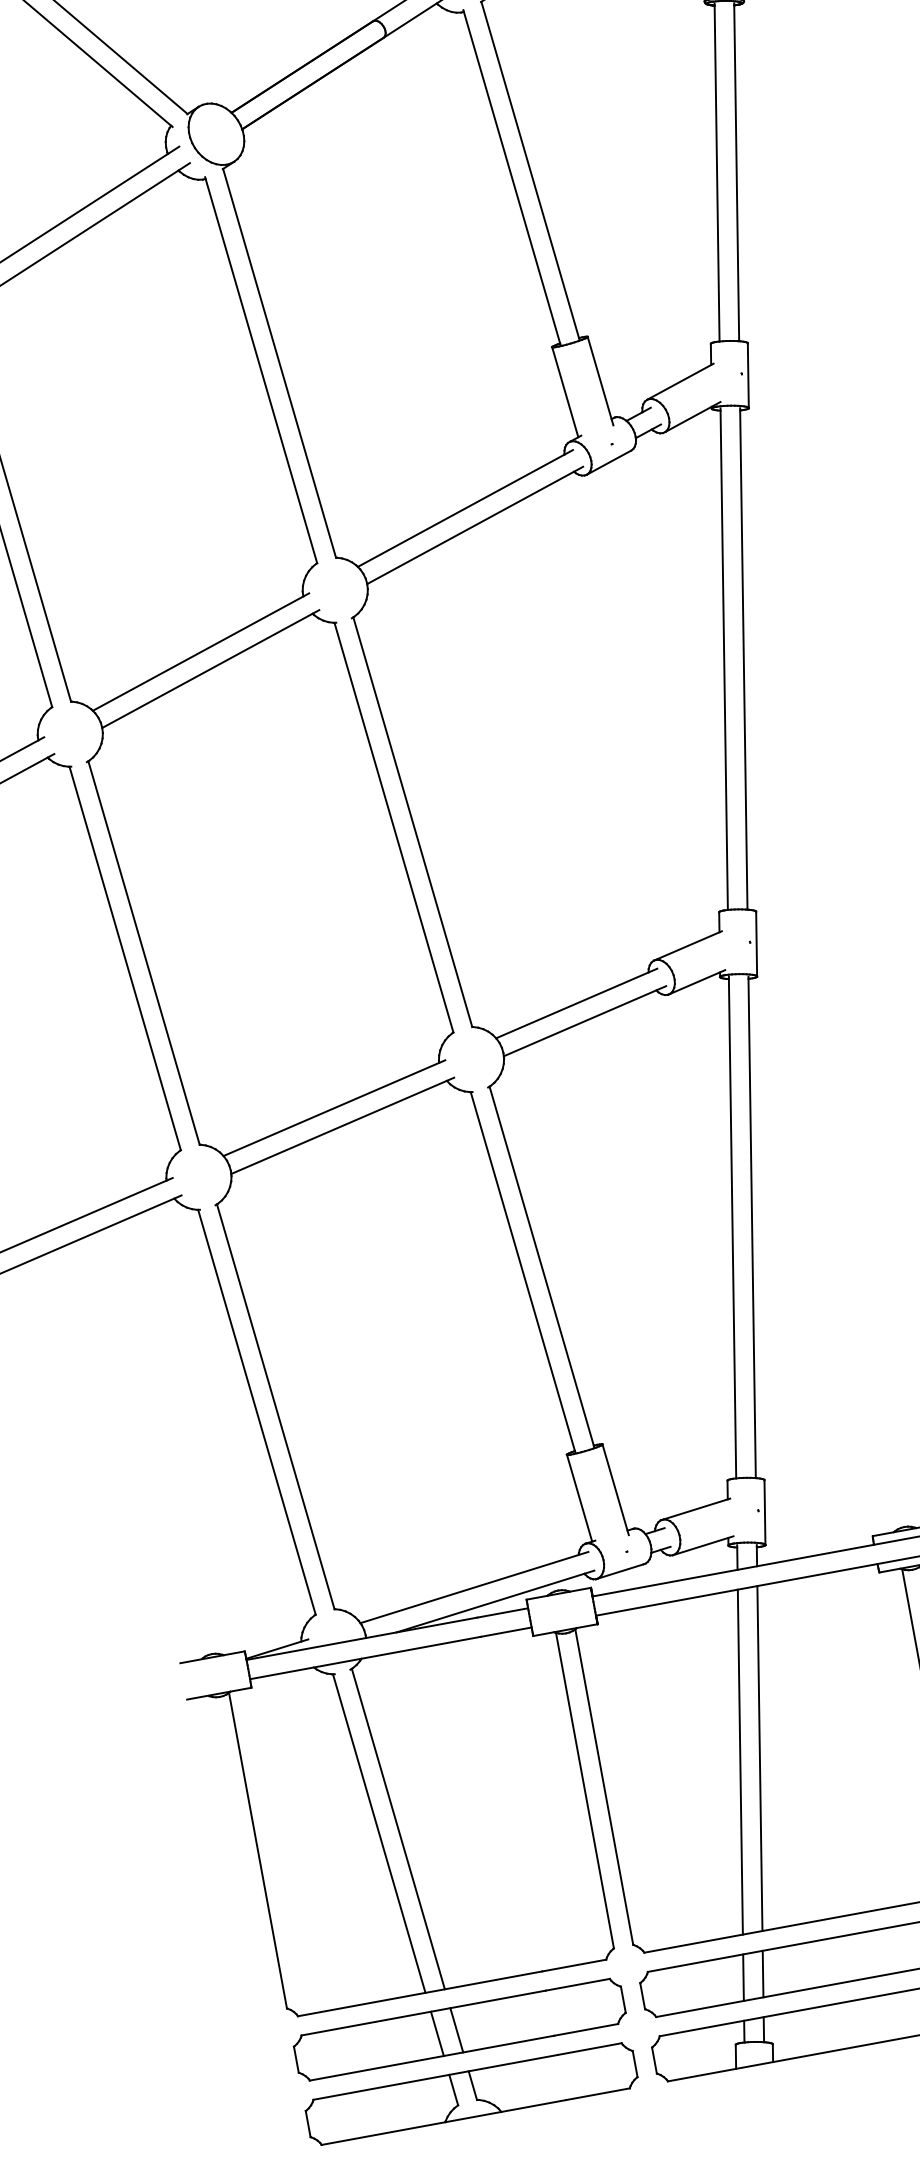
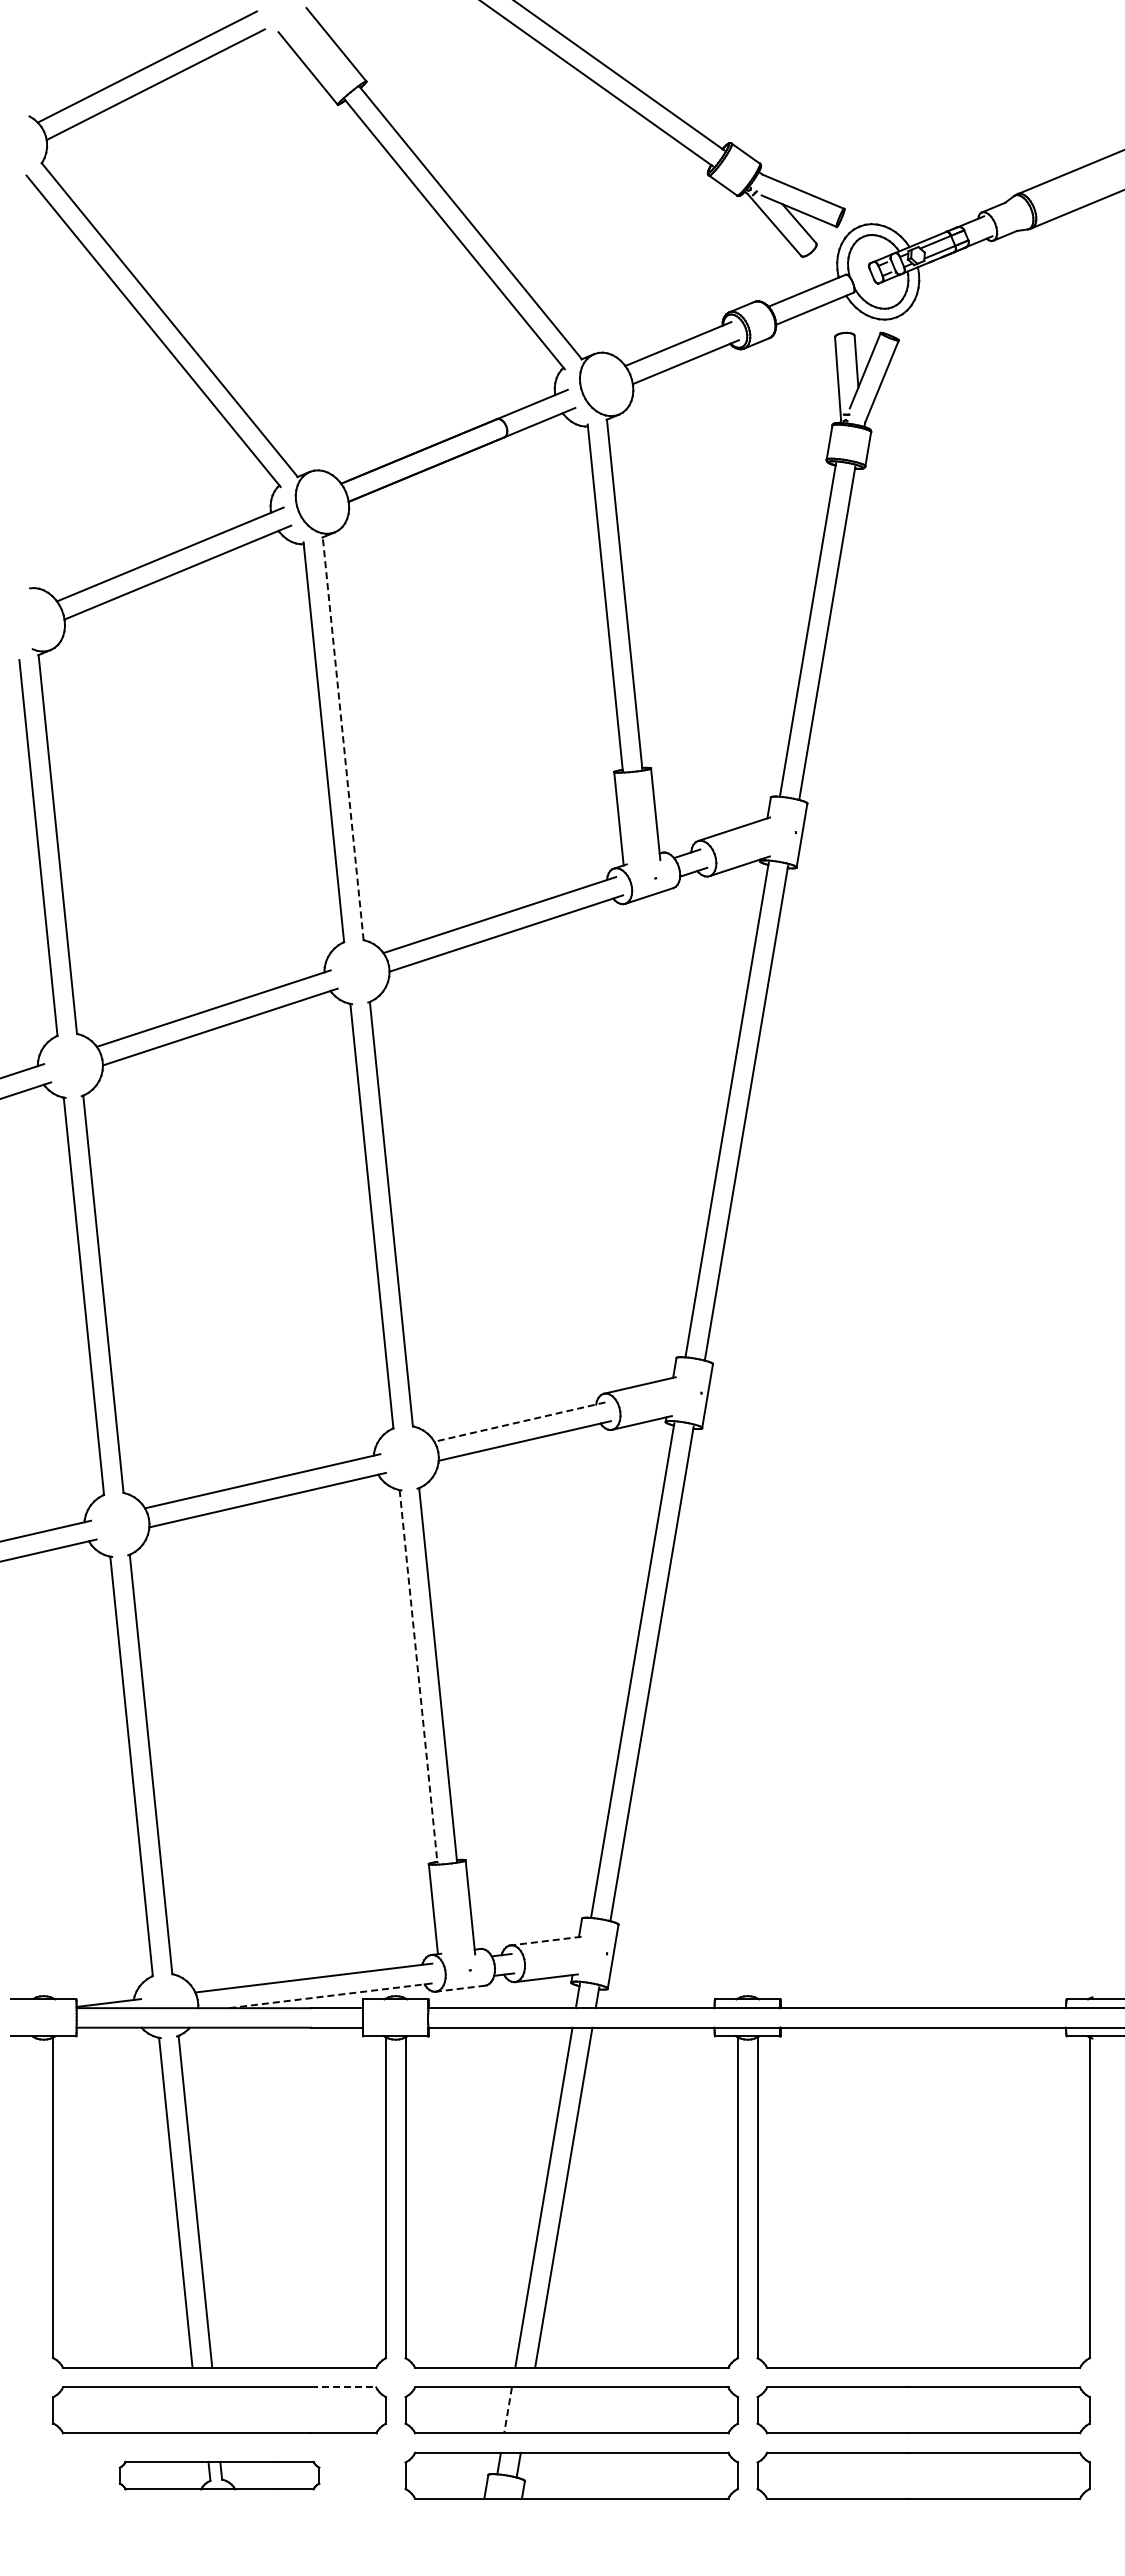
line: (279, 362) -> (343, 738), solid -> dashed
line: (576, 1003) -> (519, 1422), solid -> dashed
line: (522, 1272) -> (418, 1676), solid -> dashed
line: (694, 1509) -> (544, 1941), solid -> dashed
line: (619, 1571) -> (459, 1988), solid -> dashed
line: (495, 1601) -> (332, 1995), solid -> dashed
line: (762, 1974) -> (527, 2410), removed
line: (743, 1977) -> (508, 2410), solid -> dashed
line: (577, 1984) -> (343, 2387), solid -> dashed
line: (456, 2030) -> (216, 2410), removed
line: (437, 2034) -> (196, 2410), removed
part: (471, 2093) -> (219, 2475), size x0.6

